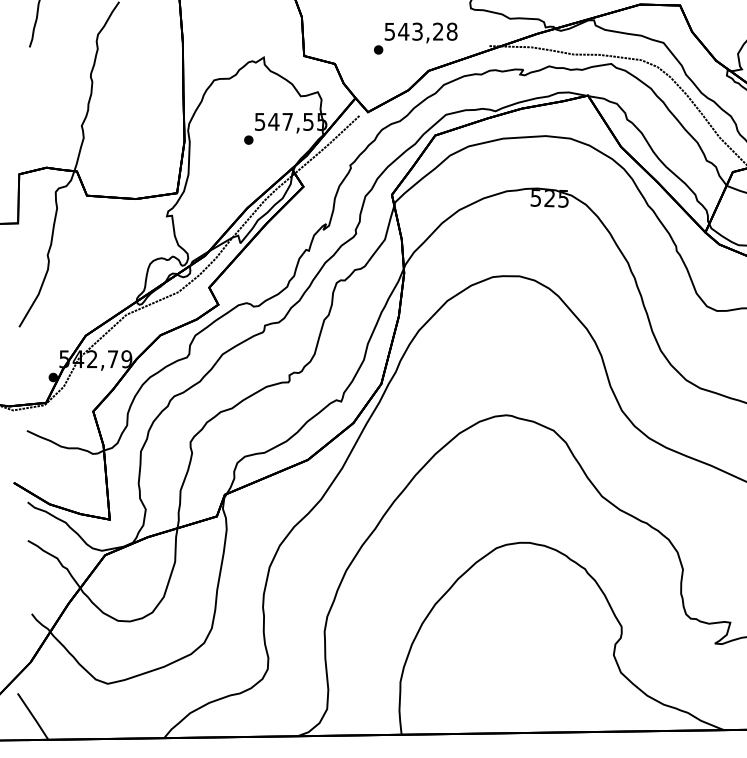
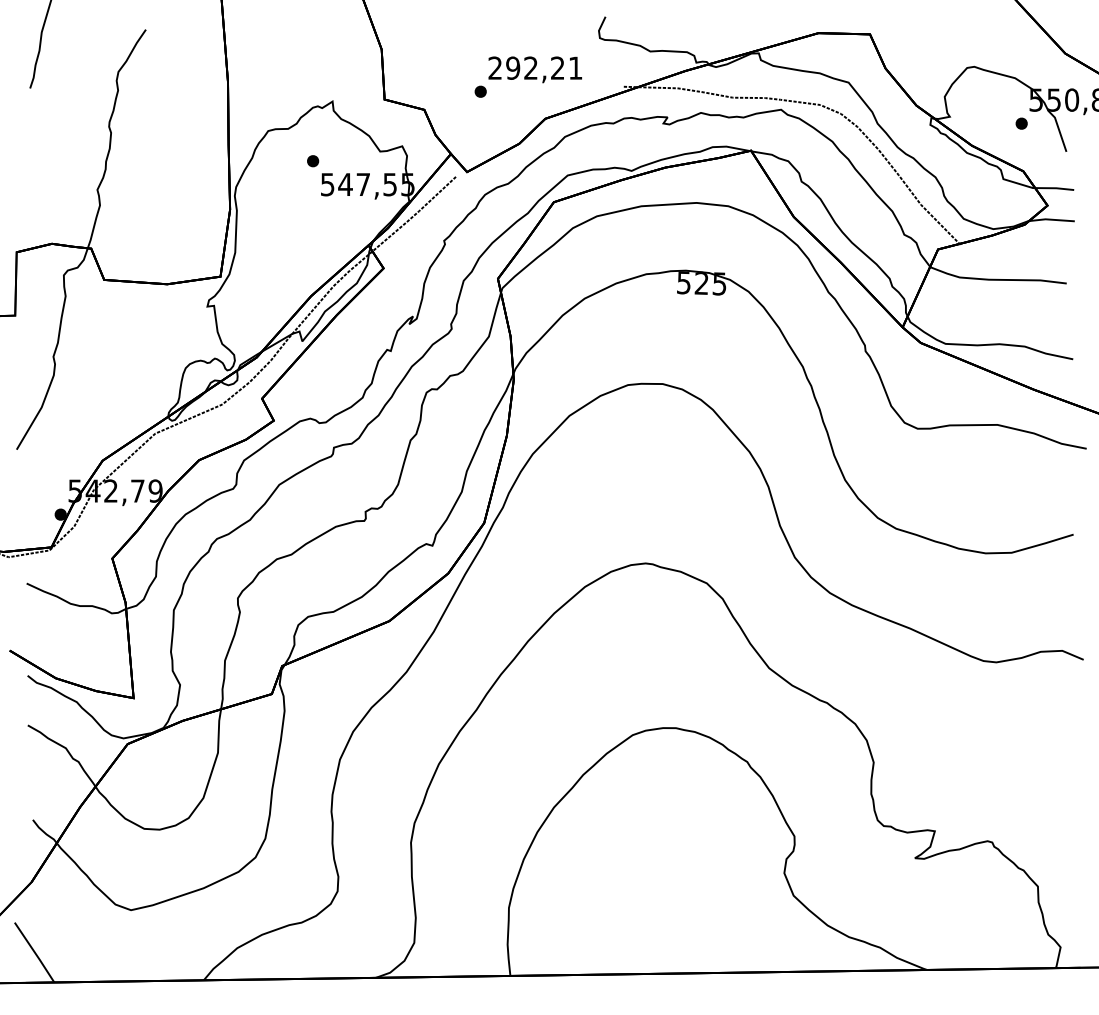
text: (421, 31) -> (535, 67), 543,28 -> 292,21
part: (249, 140) -> (313, 161), moved

